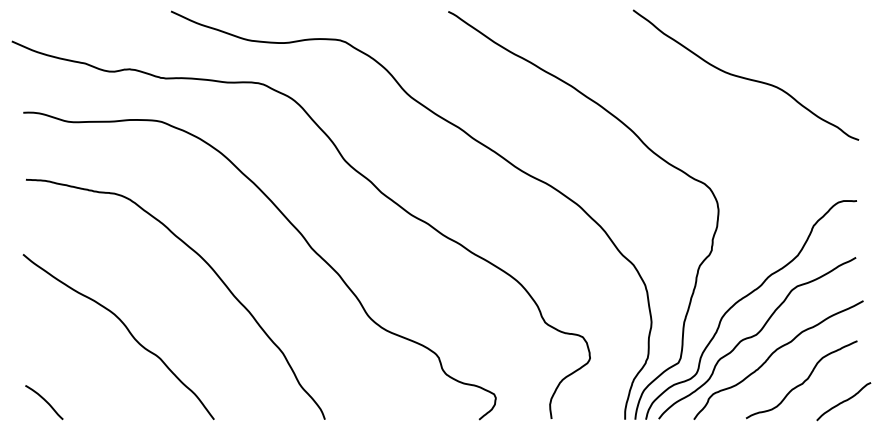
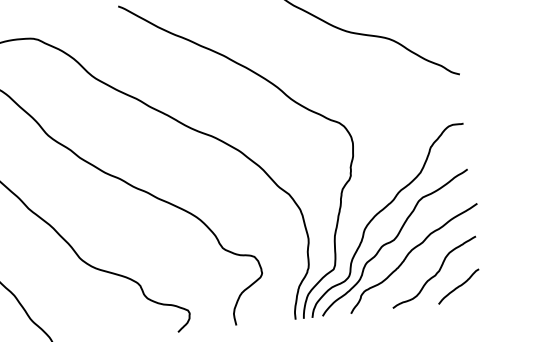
curve: (843, 401) -> (458, 286), moved

